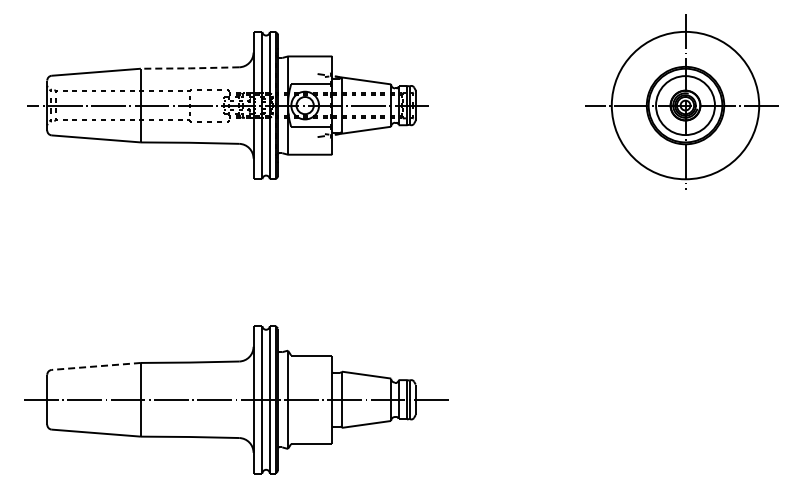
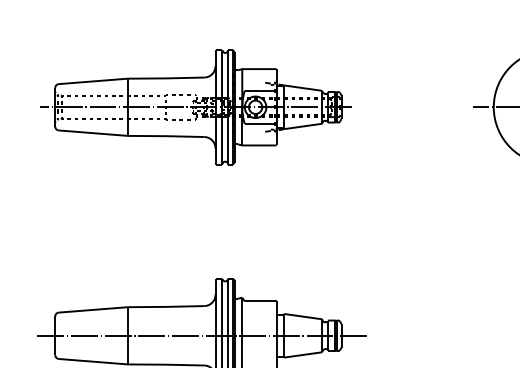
line: (190, 68) -> (166, 78), dashed -> solid
line: (96, 366) -> (93, 309), dashed -> solid

